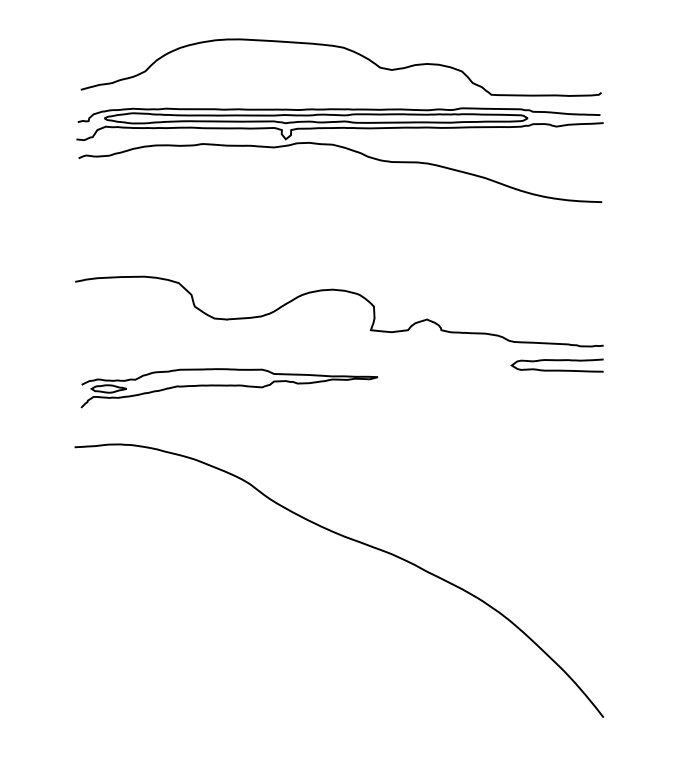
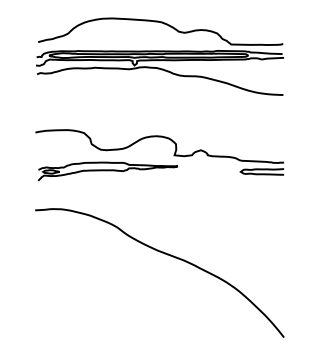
part: (228, 388) -> (107, 171), moved

